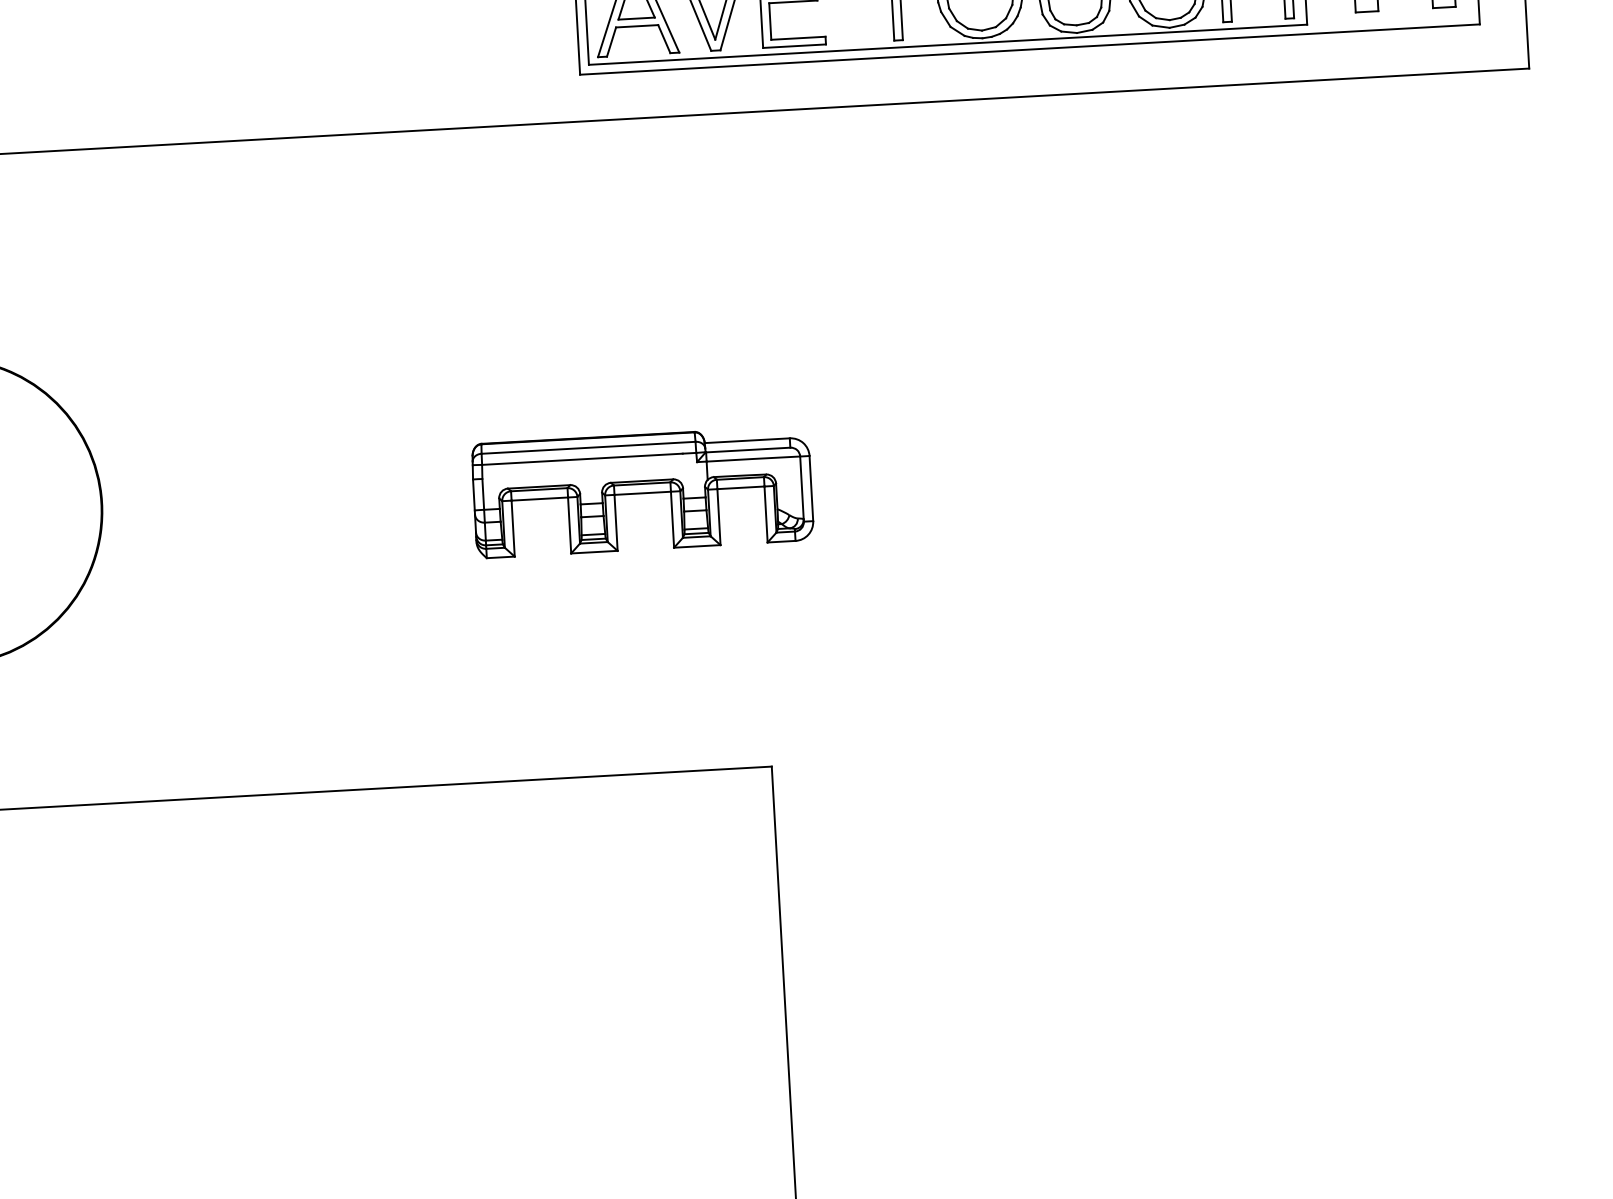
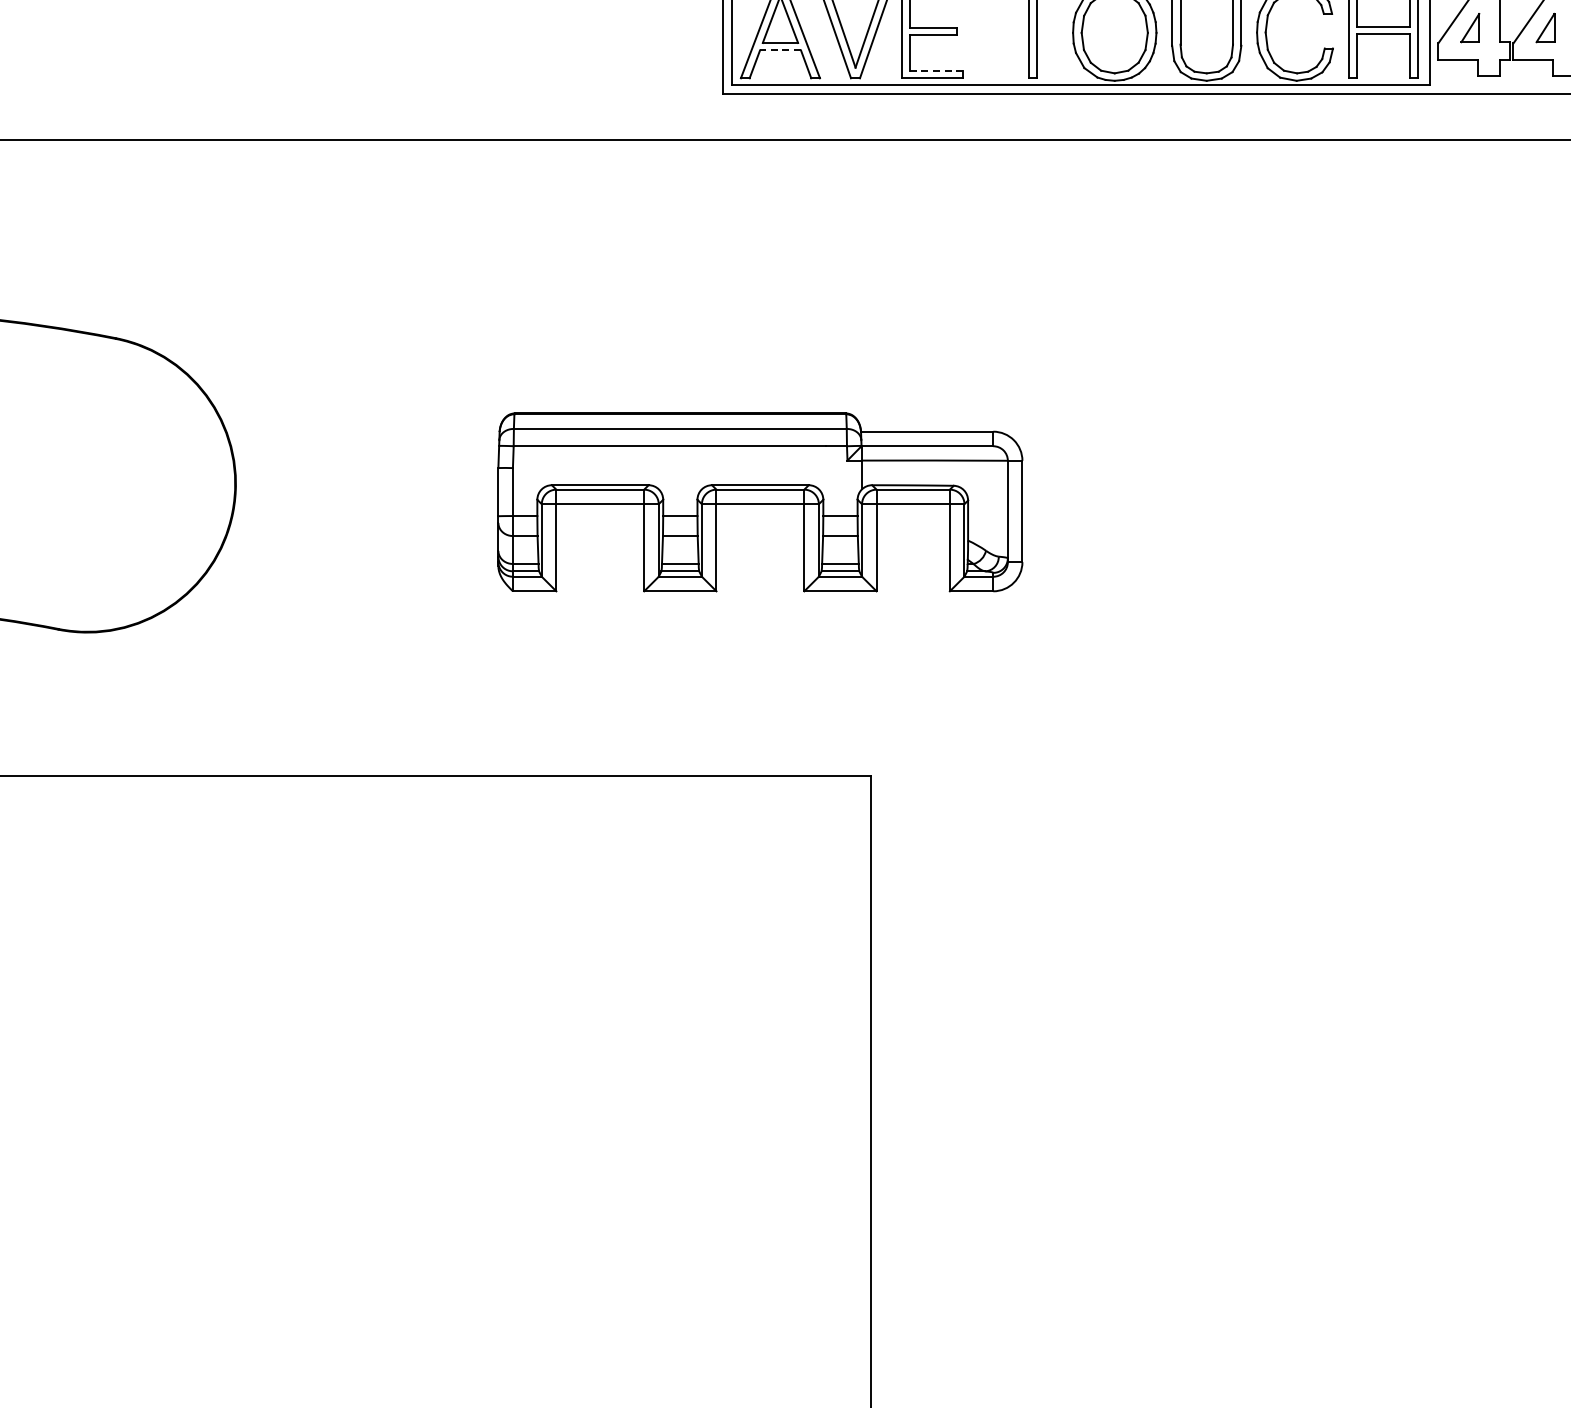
line: (637, 26) -> (780, 50), solid -> dashed
line: (798, 37) -> (936, 70), solid -> dashed
part: (642, 492) -> (760, 502), size x1.6

